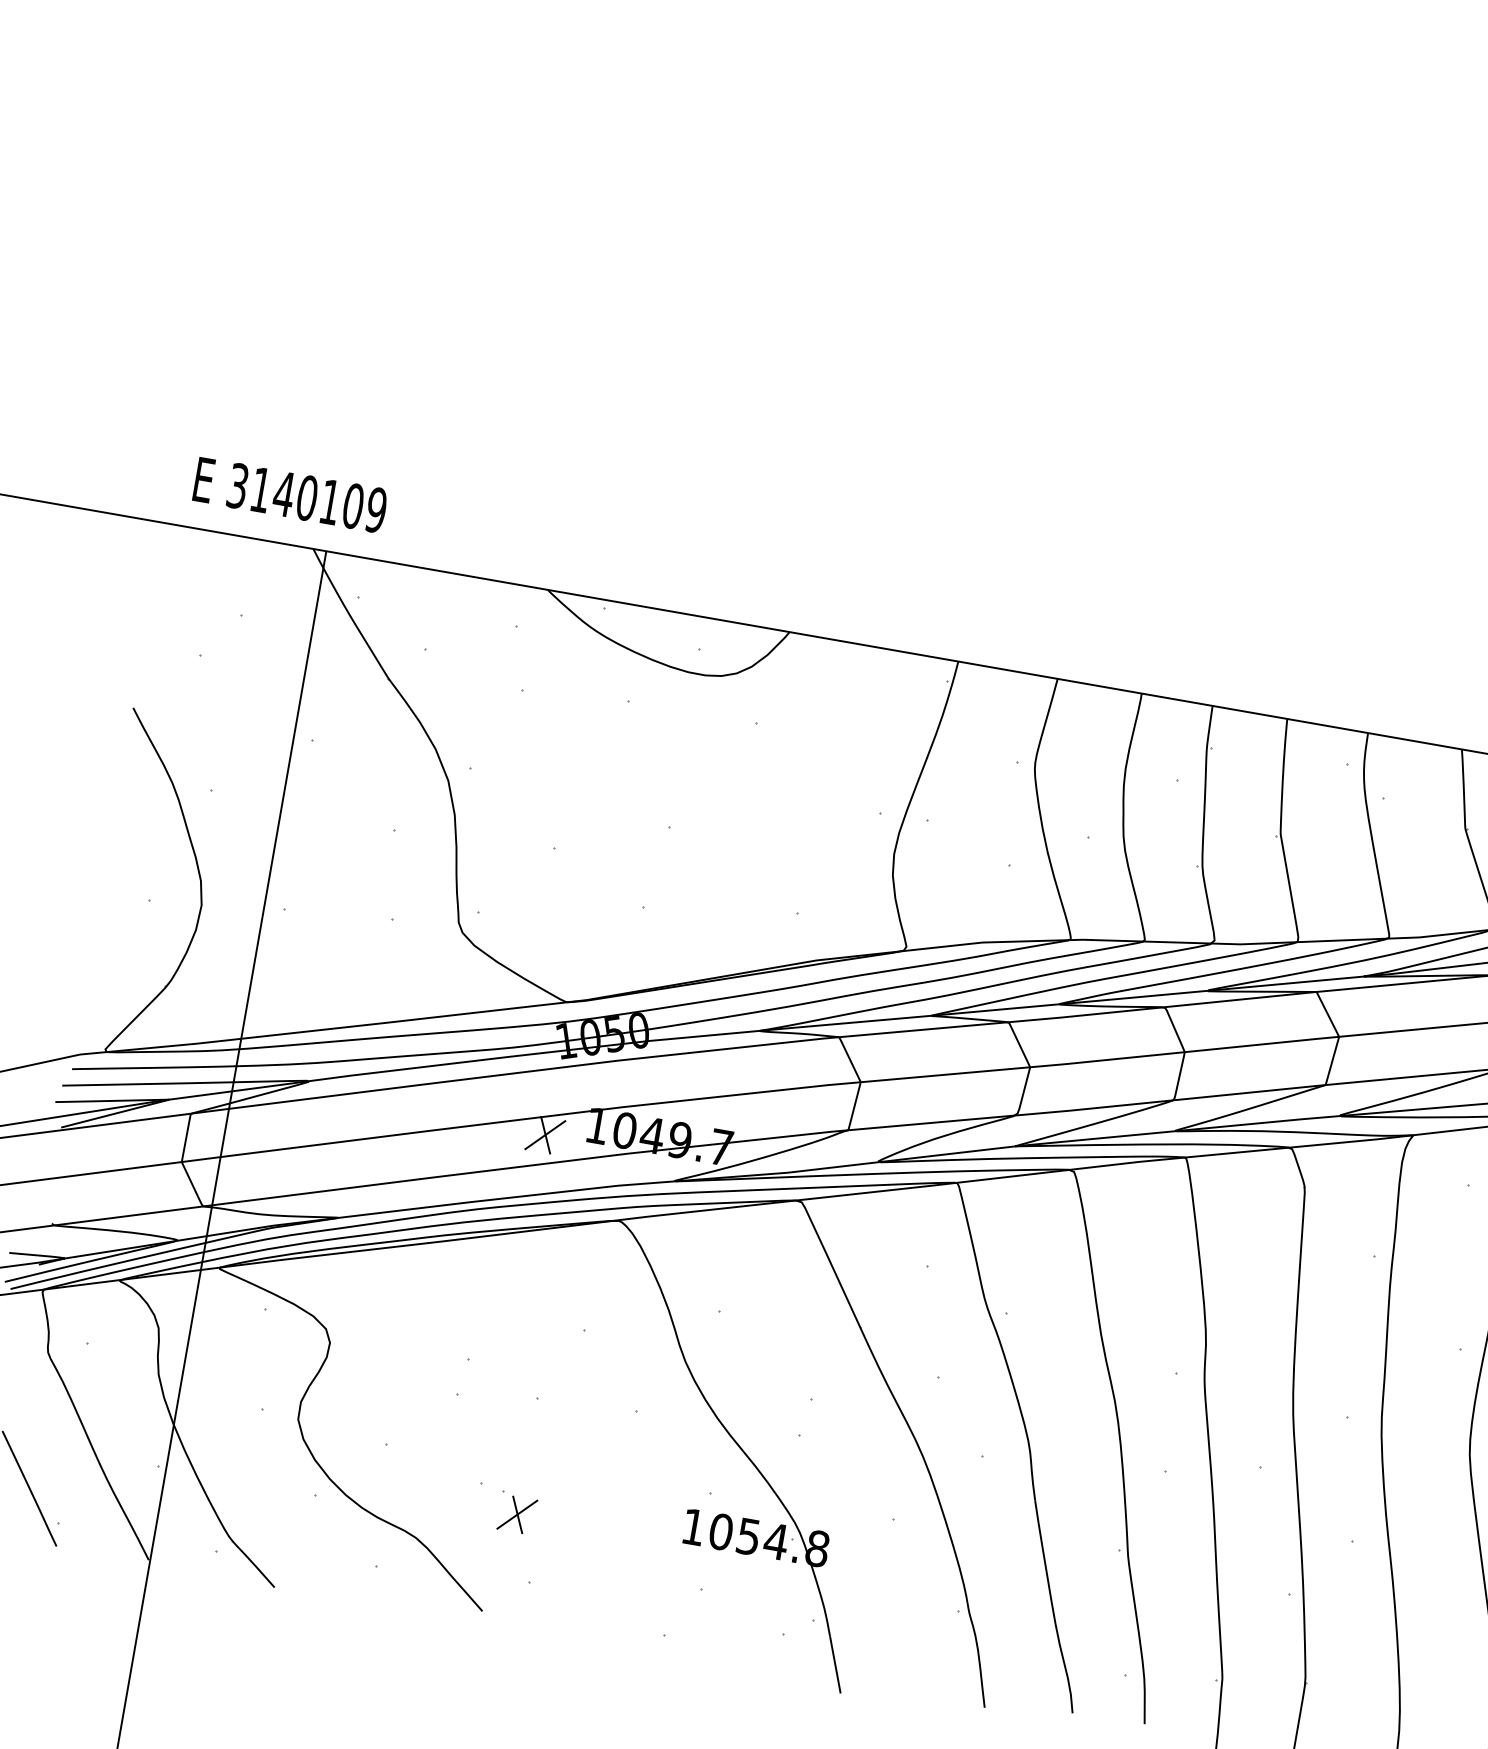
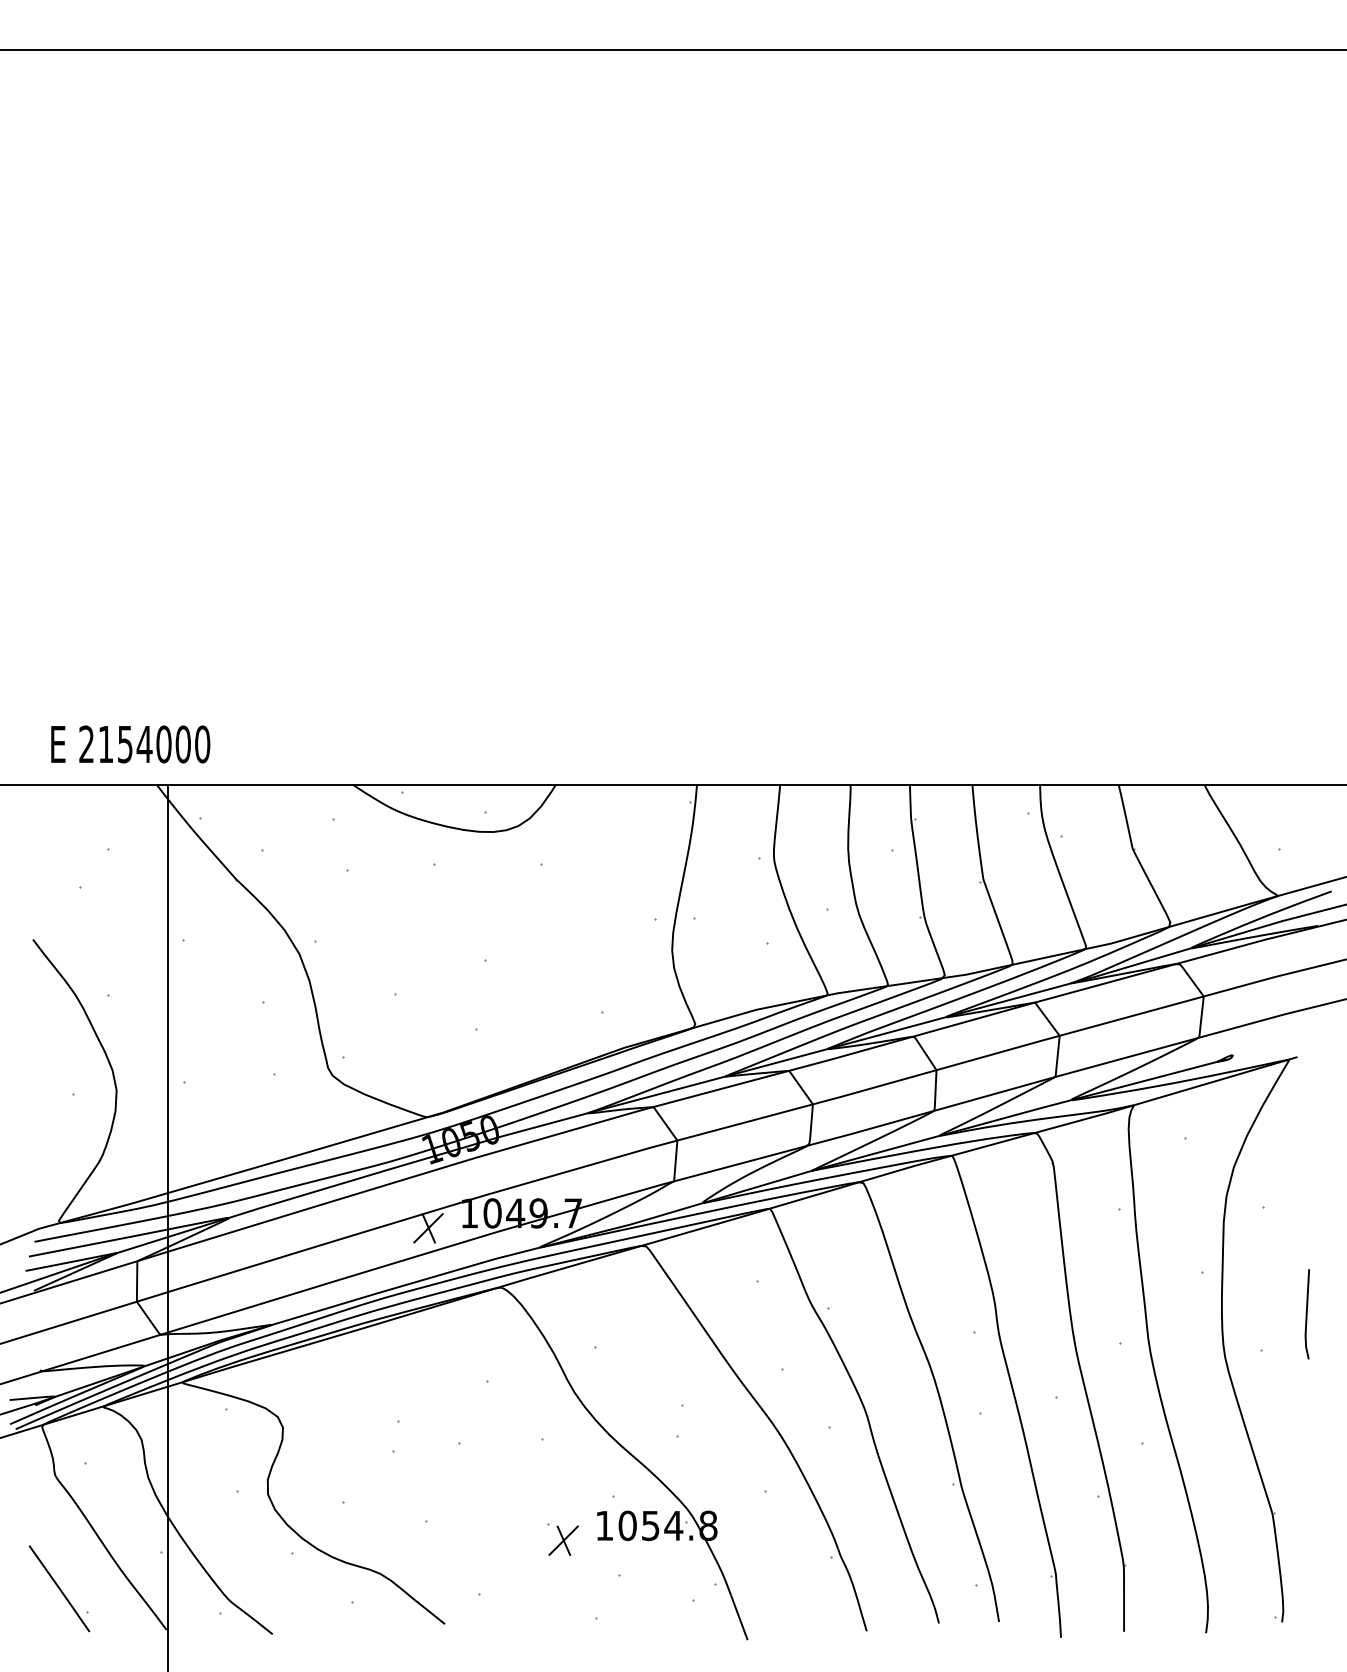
text: (306, 498) -> (144, 744), 3140109 -> 2154000
part: (516, 1512) -> (562, 1539), moved

